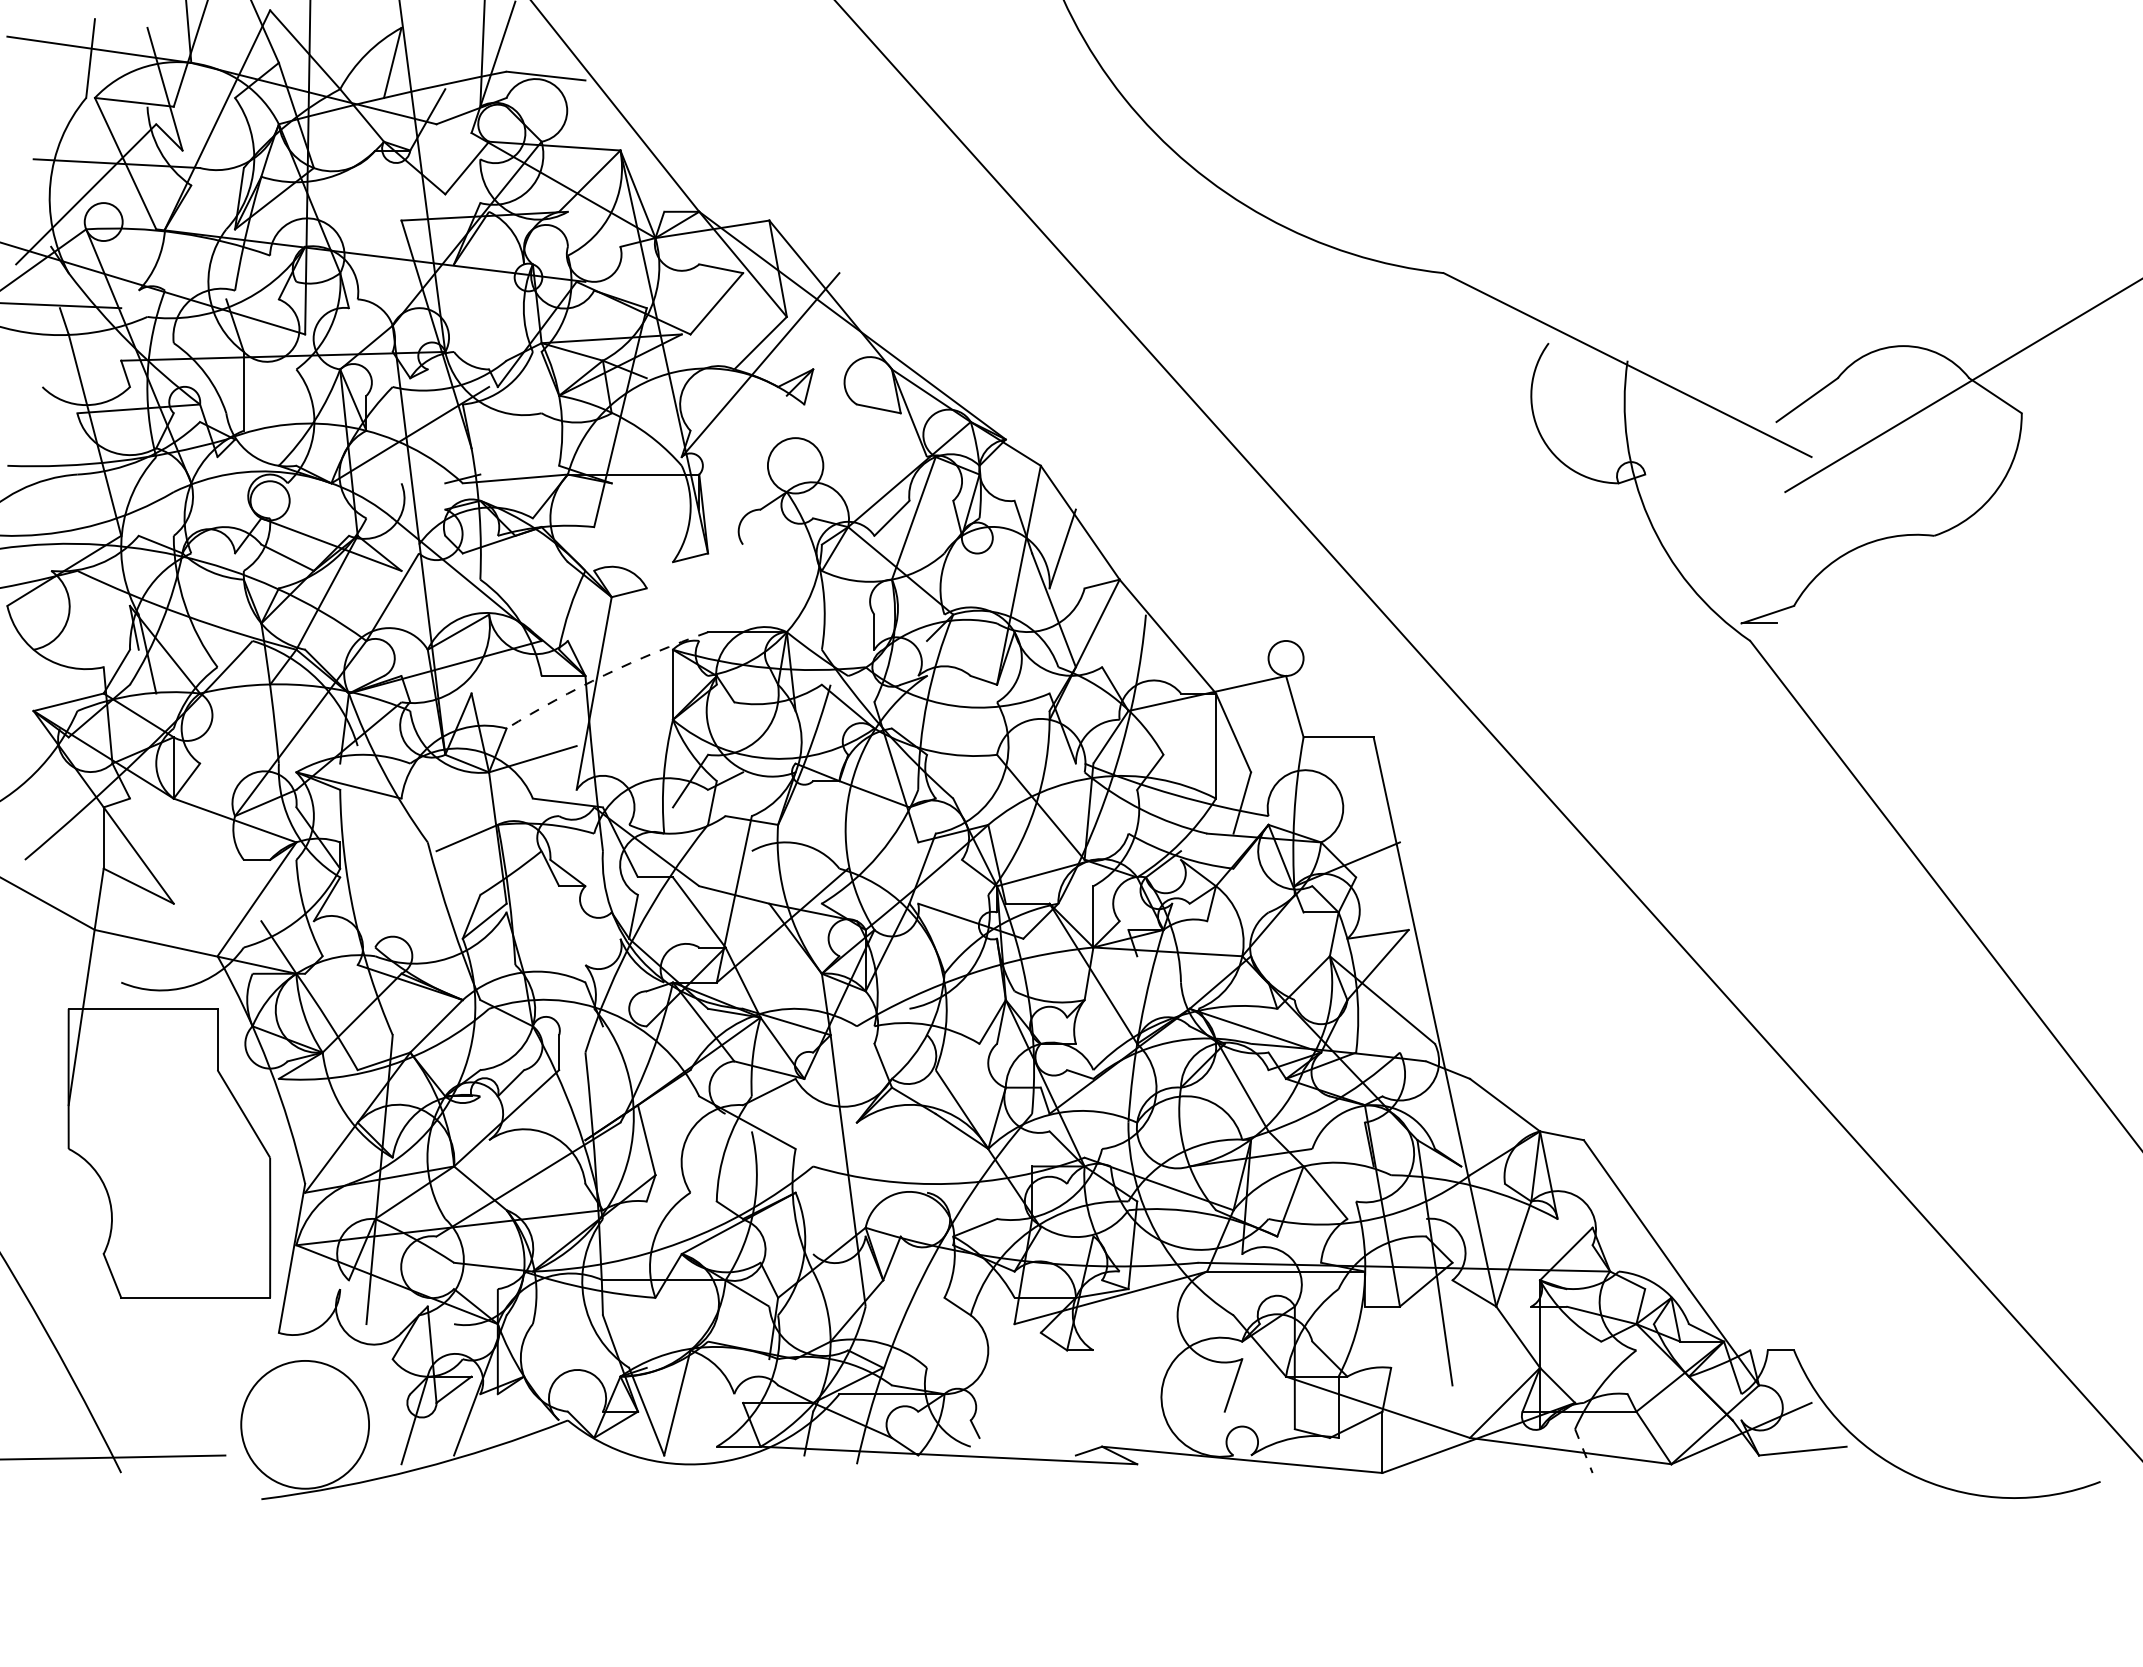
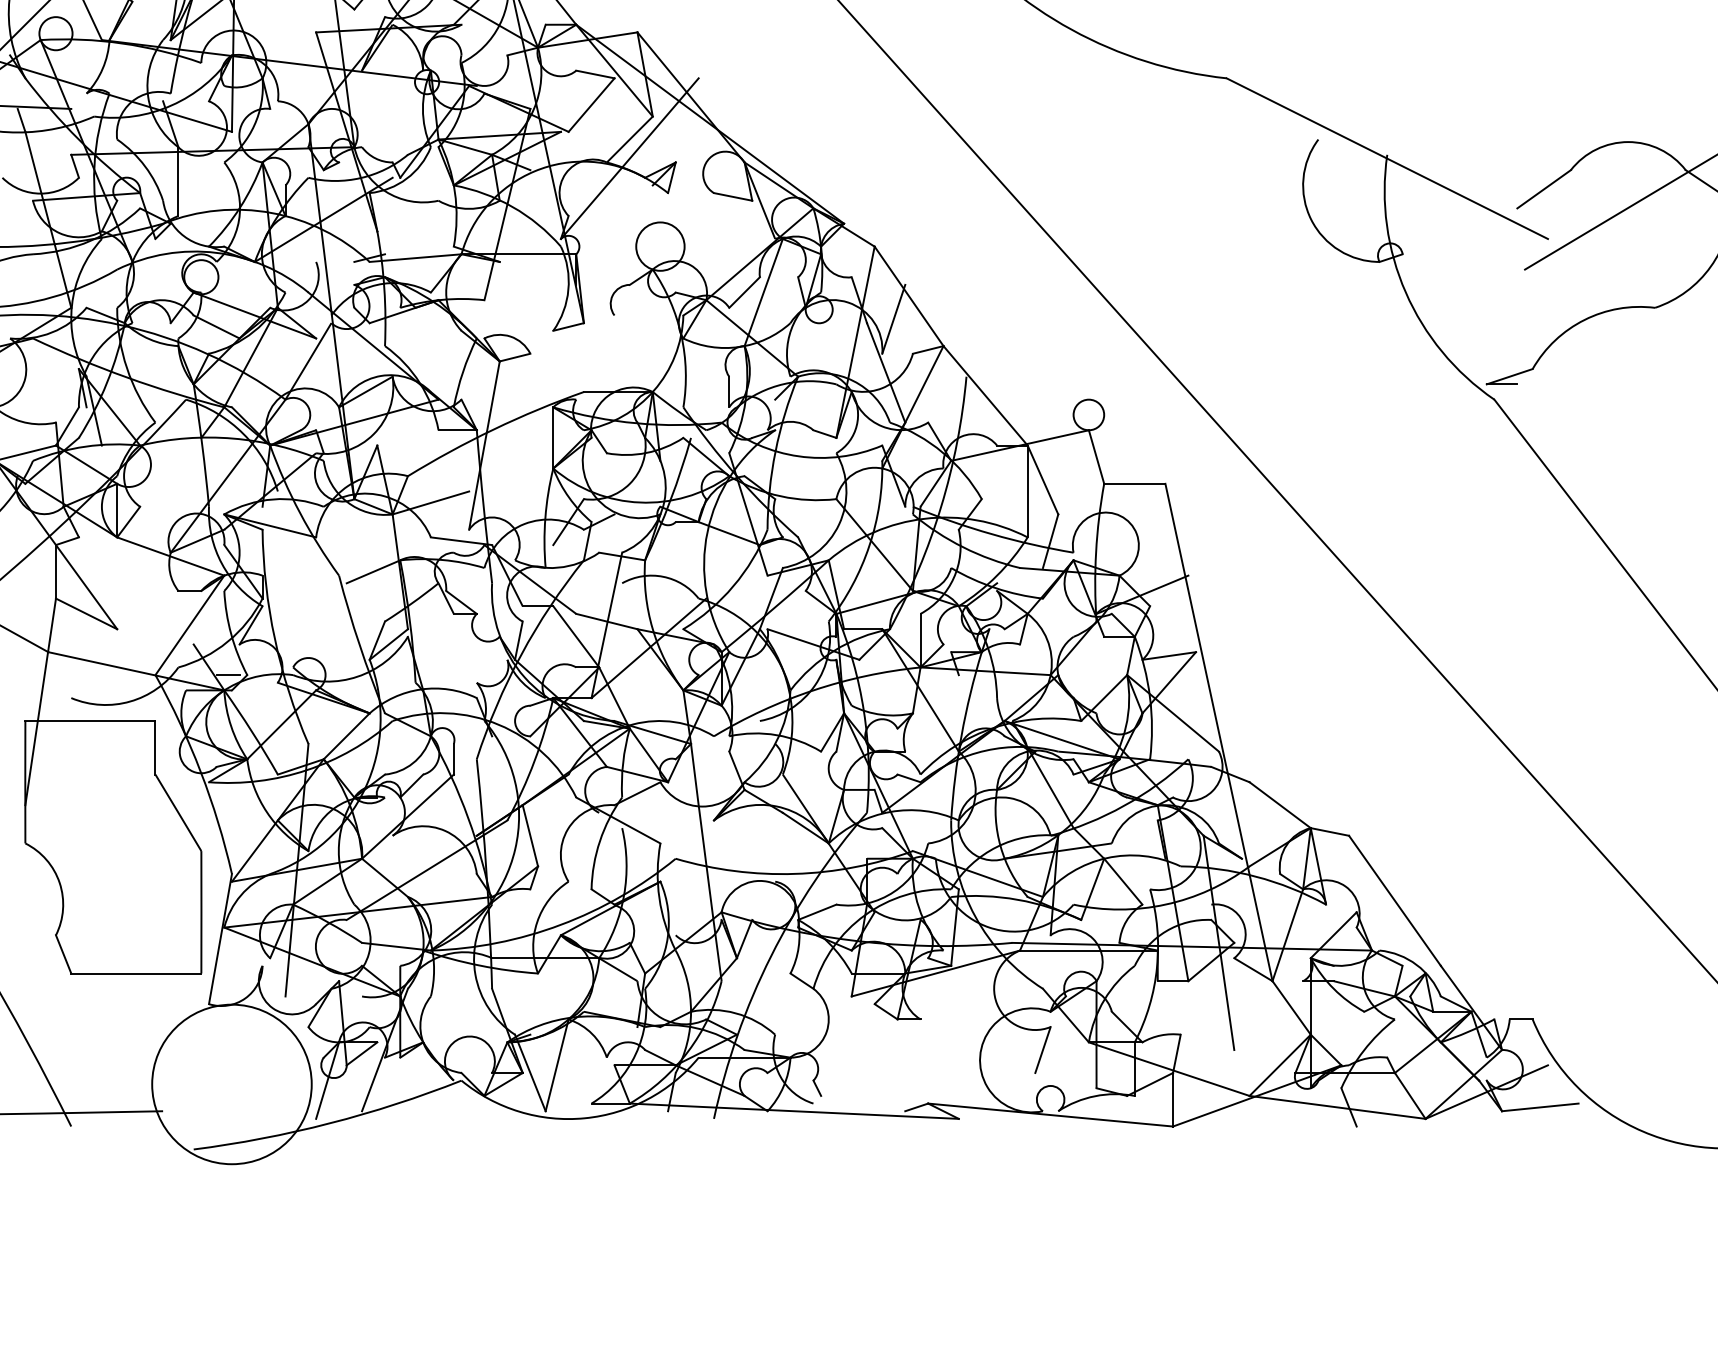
arc: (604, 675) -> (493, 429), dashed -> solid
line: (300, 956) -> (227, 675), added
circle: (304, 1424) -> (231, 1084), size x1.43
line: (1583, 1451) -> (1348, 1107), dashed -> solid

